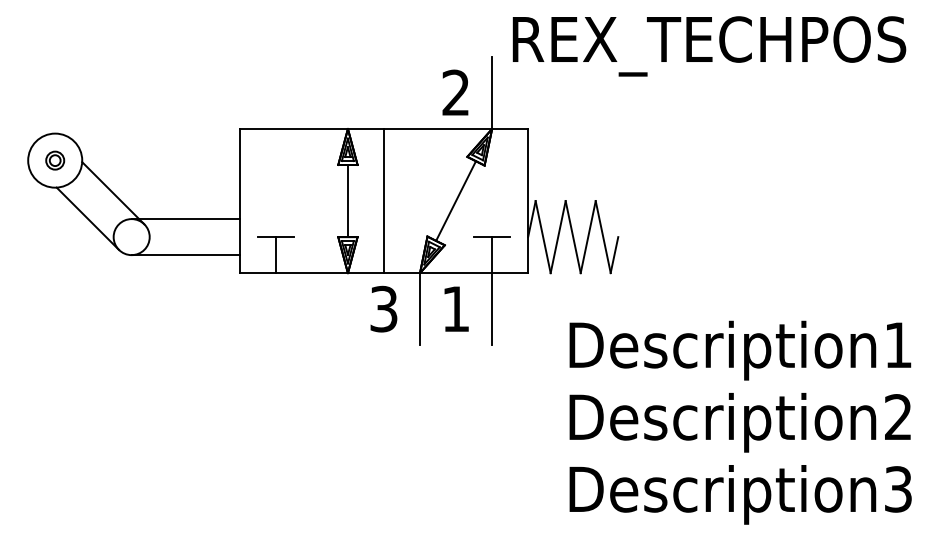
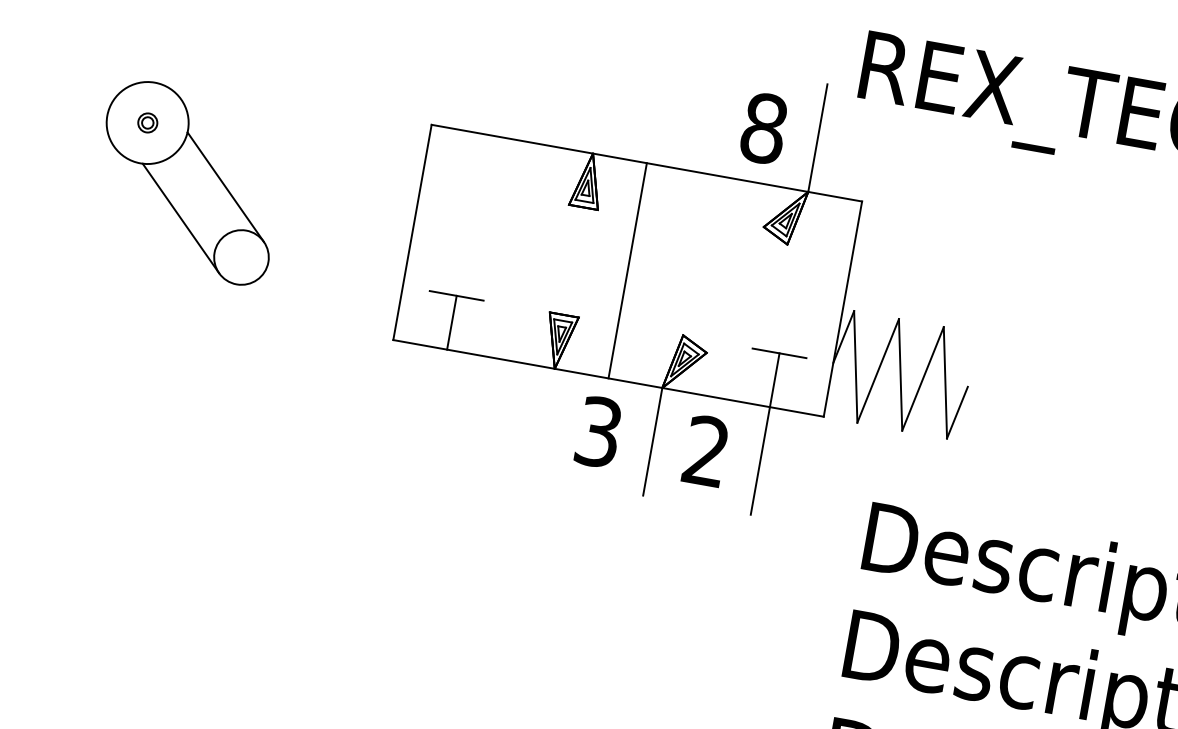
text: (455, 92) -> (763, 127), 2 -> 8
part: (55, 160) -> (148, 122), size x0.7
line: (456, 200) -> (736, 289), removed
line: (347, 201) -> (573, 261), removed
line: (185, 219) -> (326, 245), removed
line: (185, 255) -> (316, 299), removed
text: (455, 308) -> (705, 450), 1 -> 2

